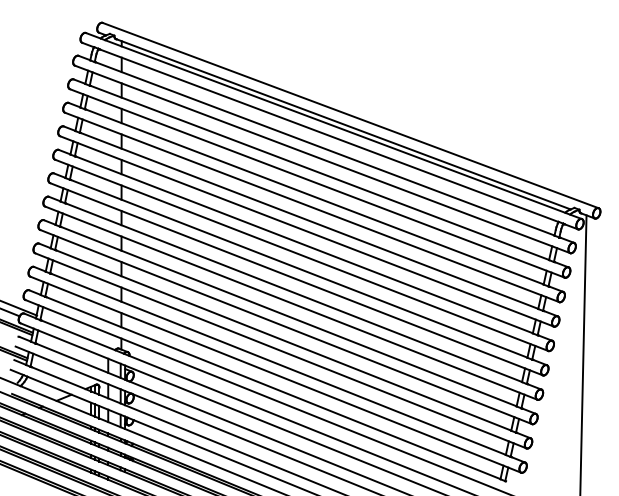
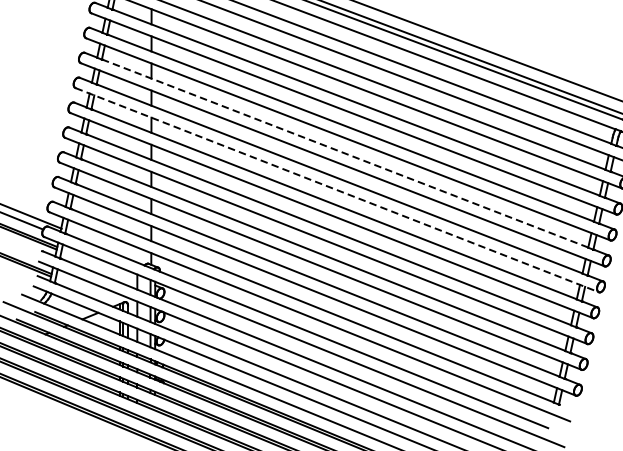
line: (303, 244) -> (344, 153), solid -> dashed
line: (297, 279) -> (338, 190), solid -> dashed

